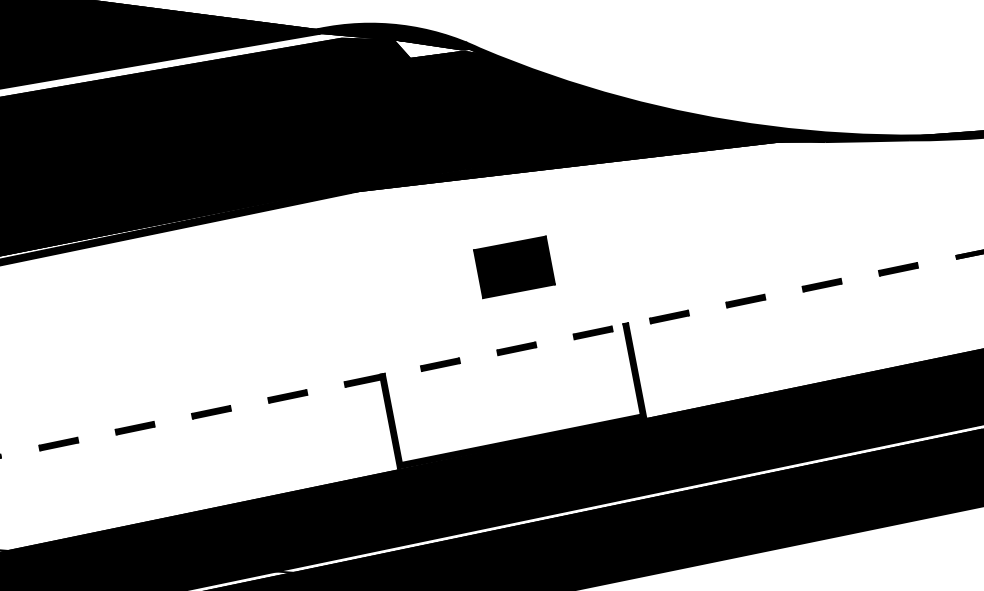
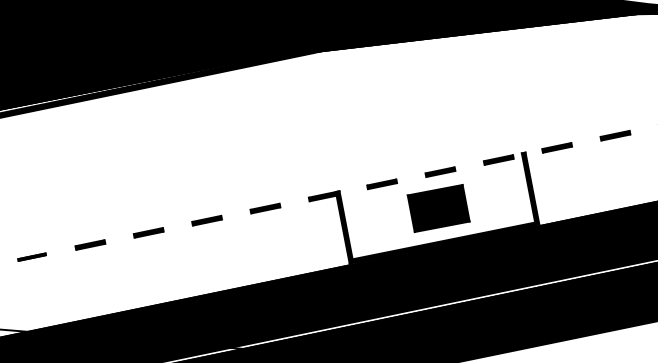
part: (514, 267) -> (438, 208), moved

